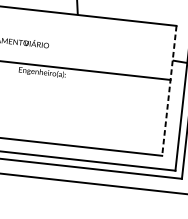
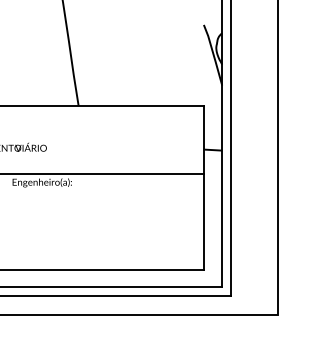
line: (169, 91) -> (203, 188), dashed -> solid

